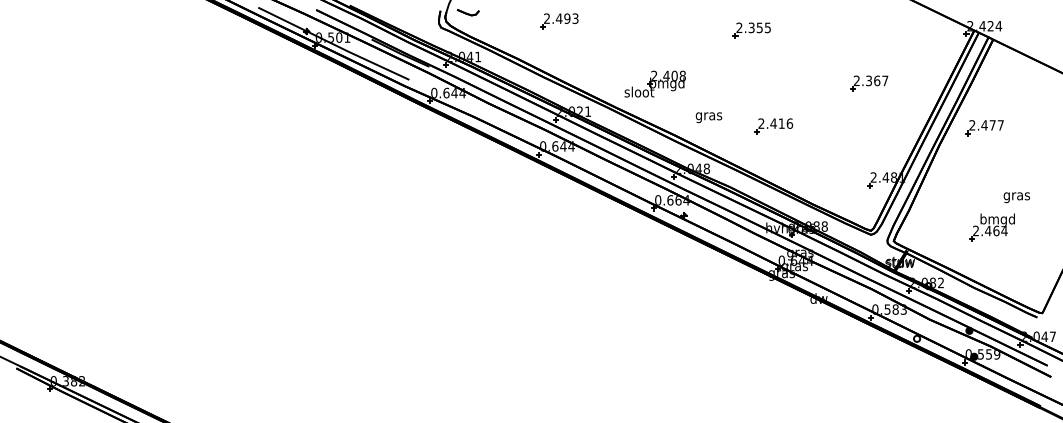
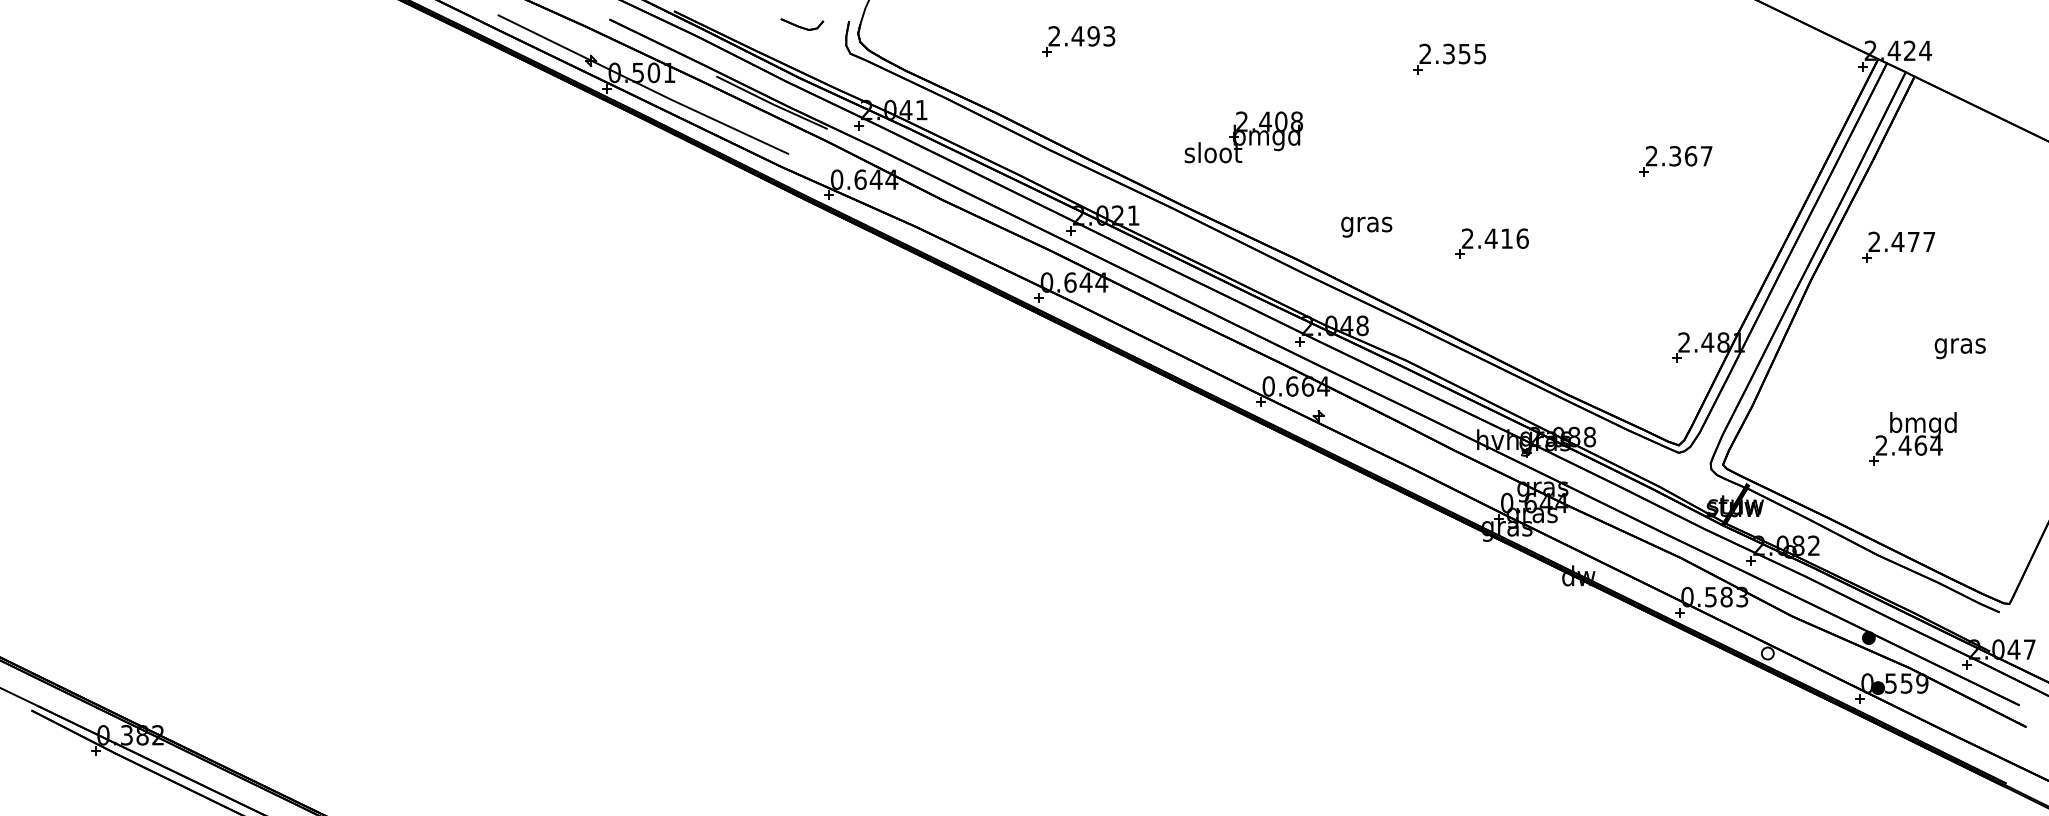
part: (467, 12) -> (800, 24), moved
part: (654, 83) -> (1242, 136), moved
text: (1016, 197) -> (1959, 348), moved

